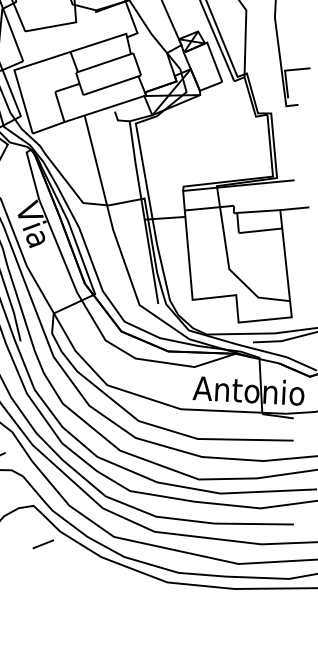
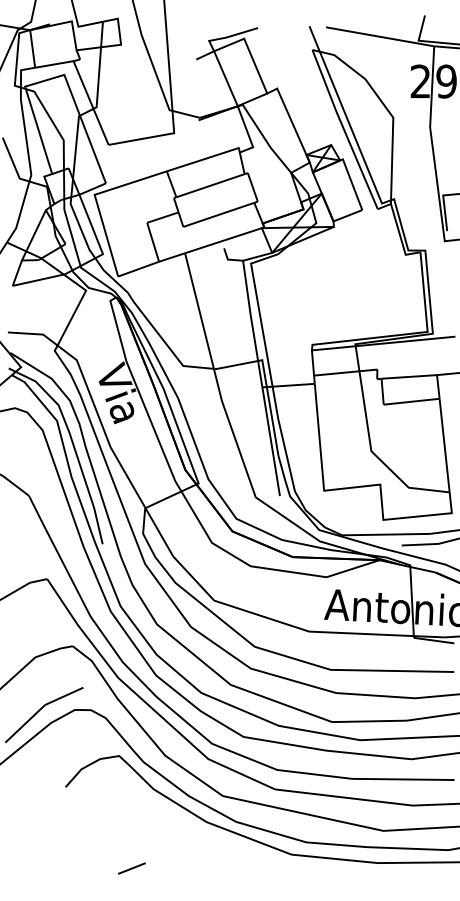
line: (43, 544) -> (131, 868), moved

